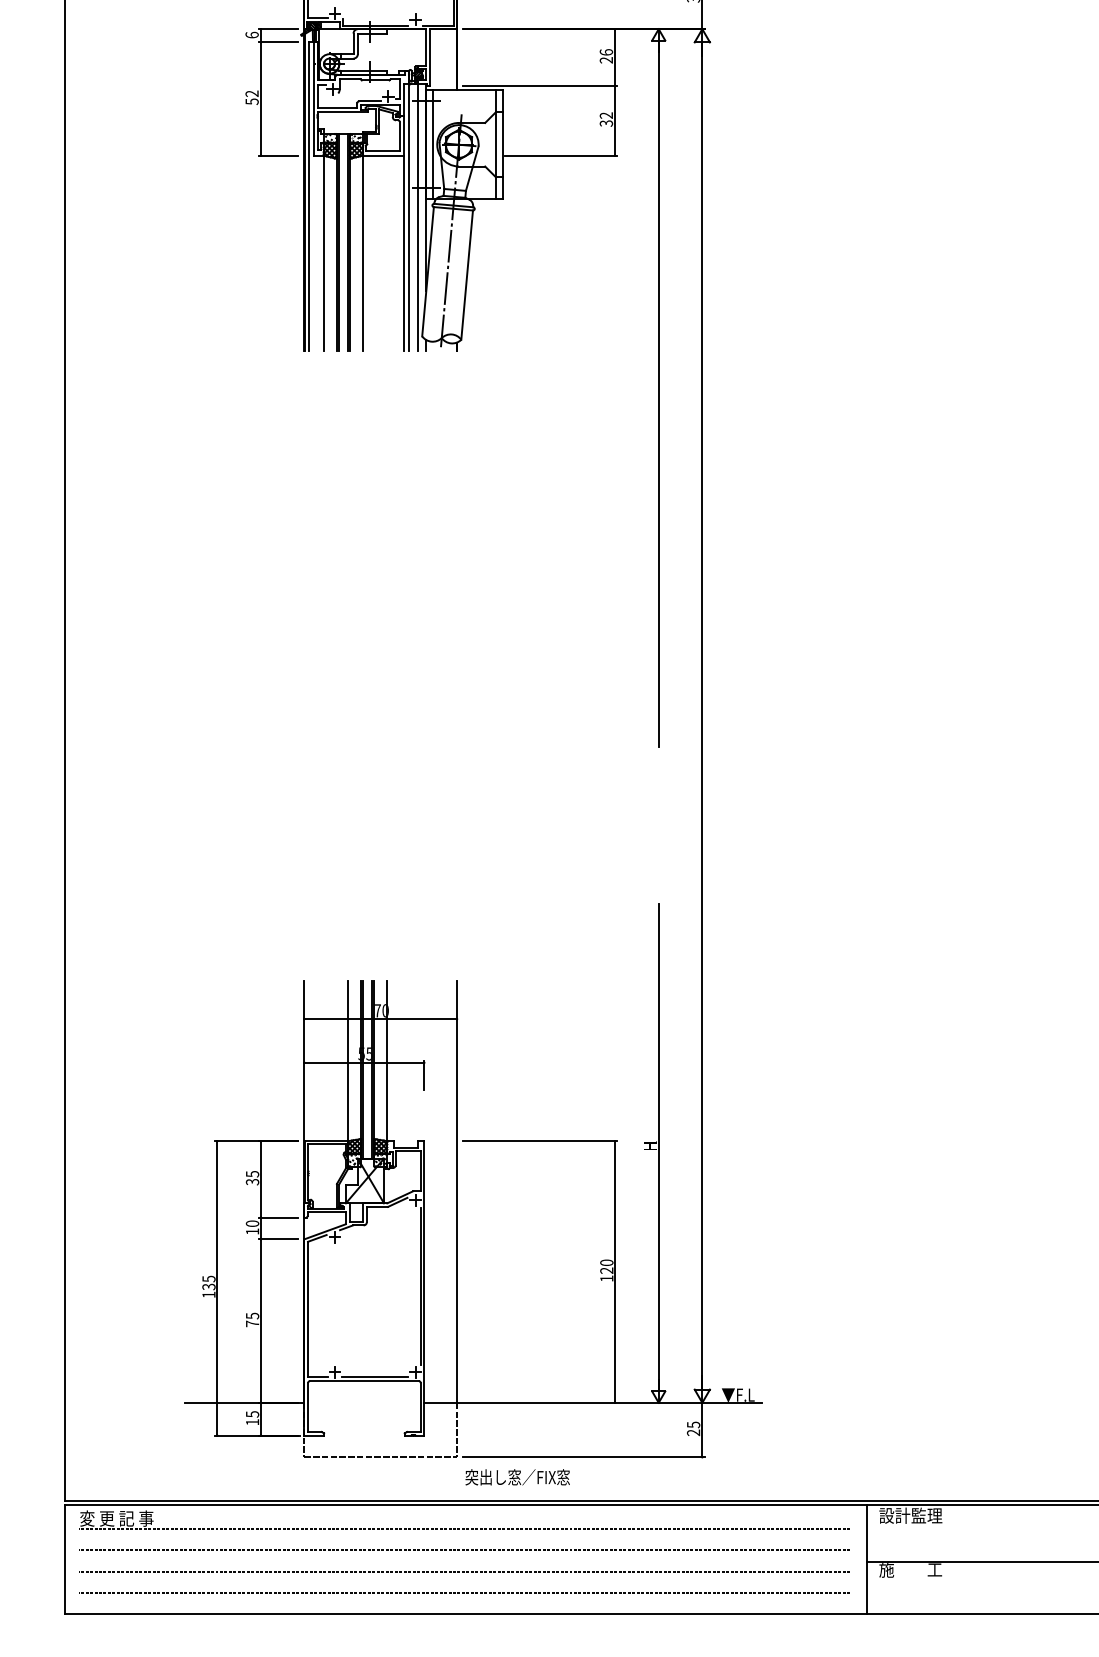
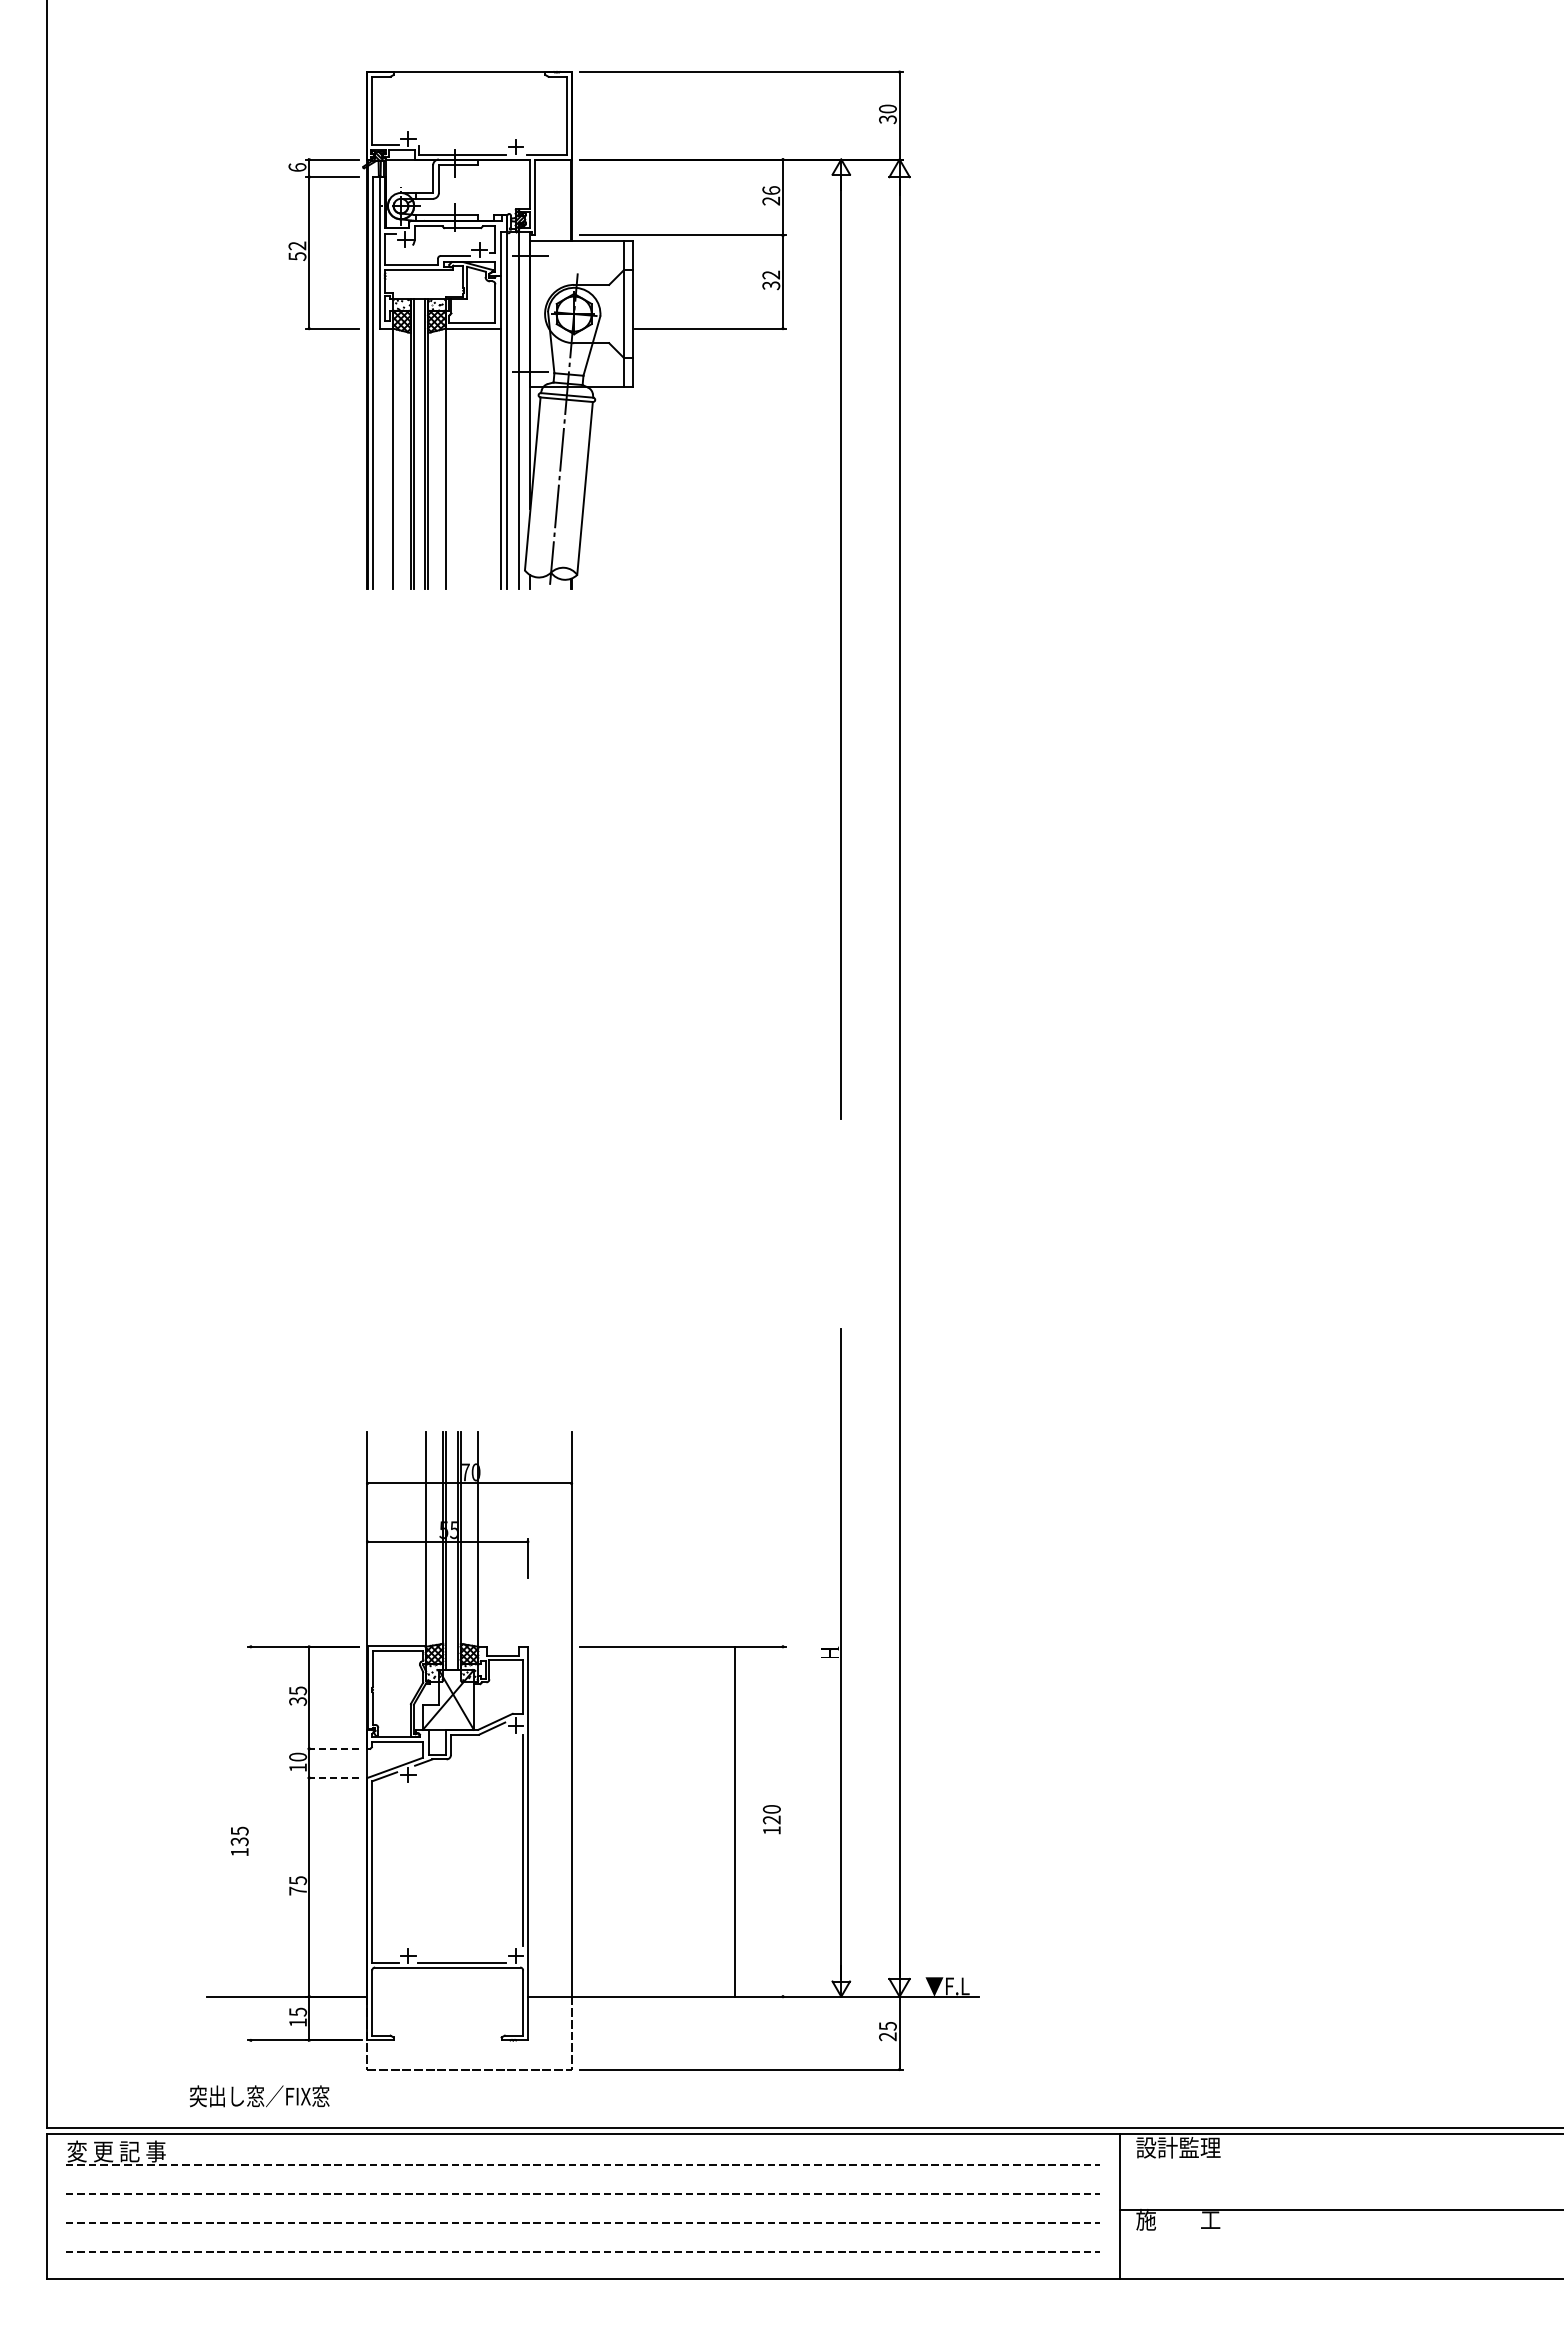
line: (433, 144) -> (539, 313), removed
line: (278, 1217) -> (332, 1748), solid -> dashed
line: (278, 1238) -> (332, 1777), solid -> dashed
line: (614, 1271) -> (734, 1821), moved
line: (217, 1288) -> (250, 1843), removed
text: (517, 1477) -> (259, 2096), moved

